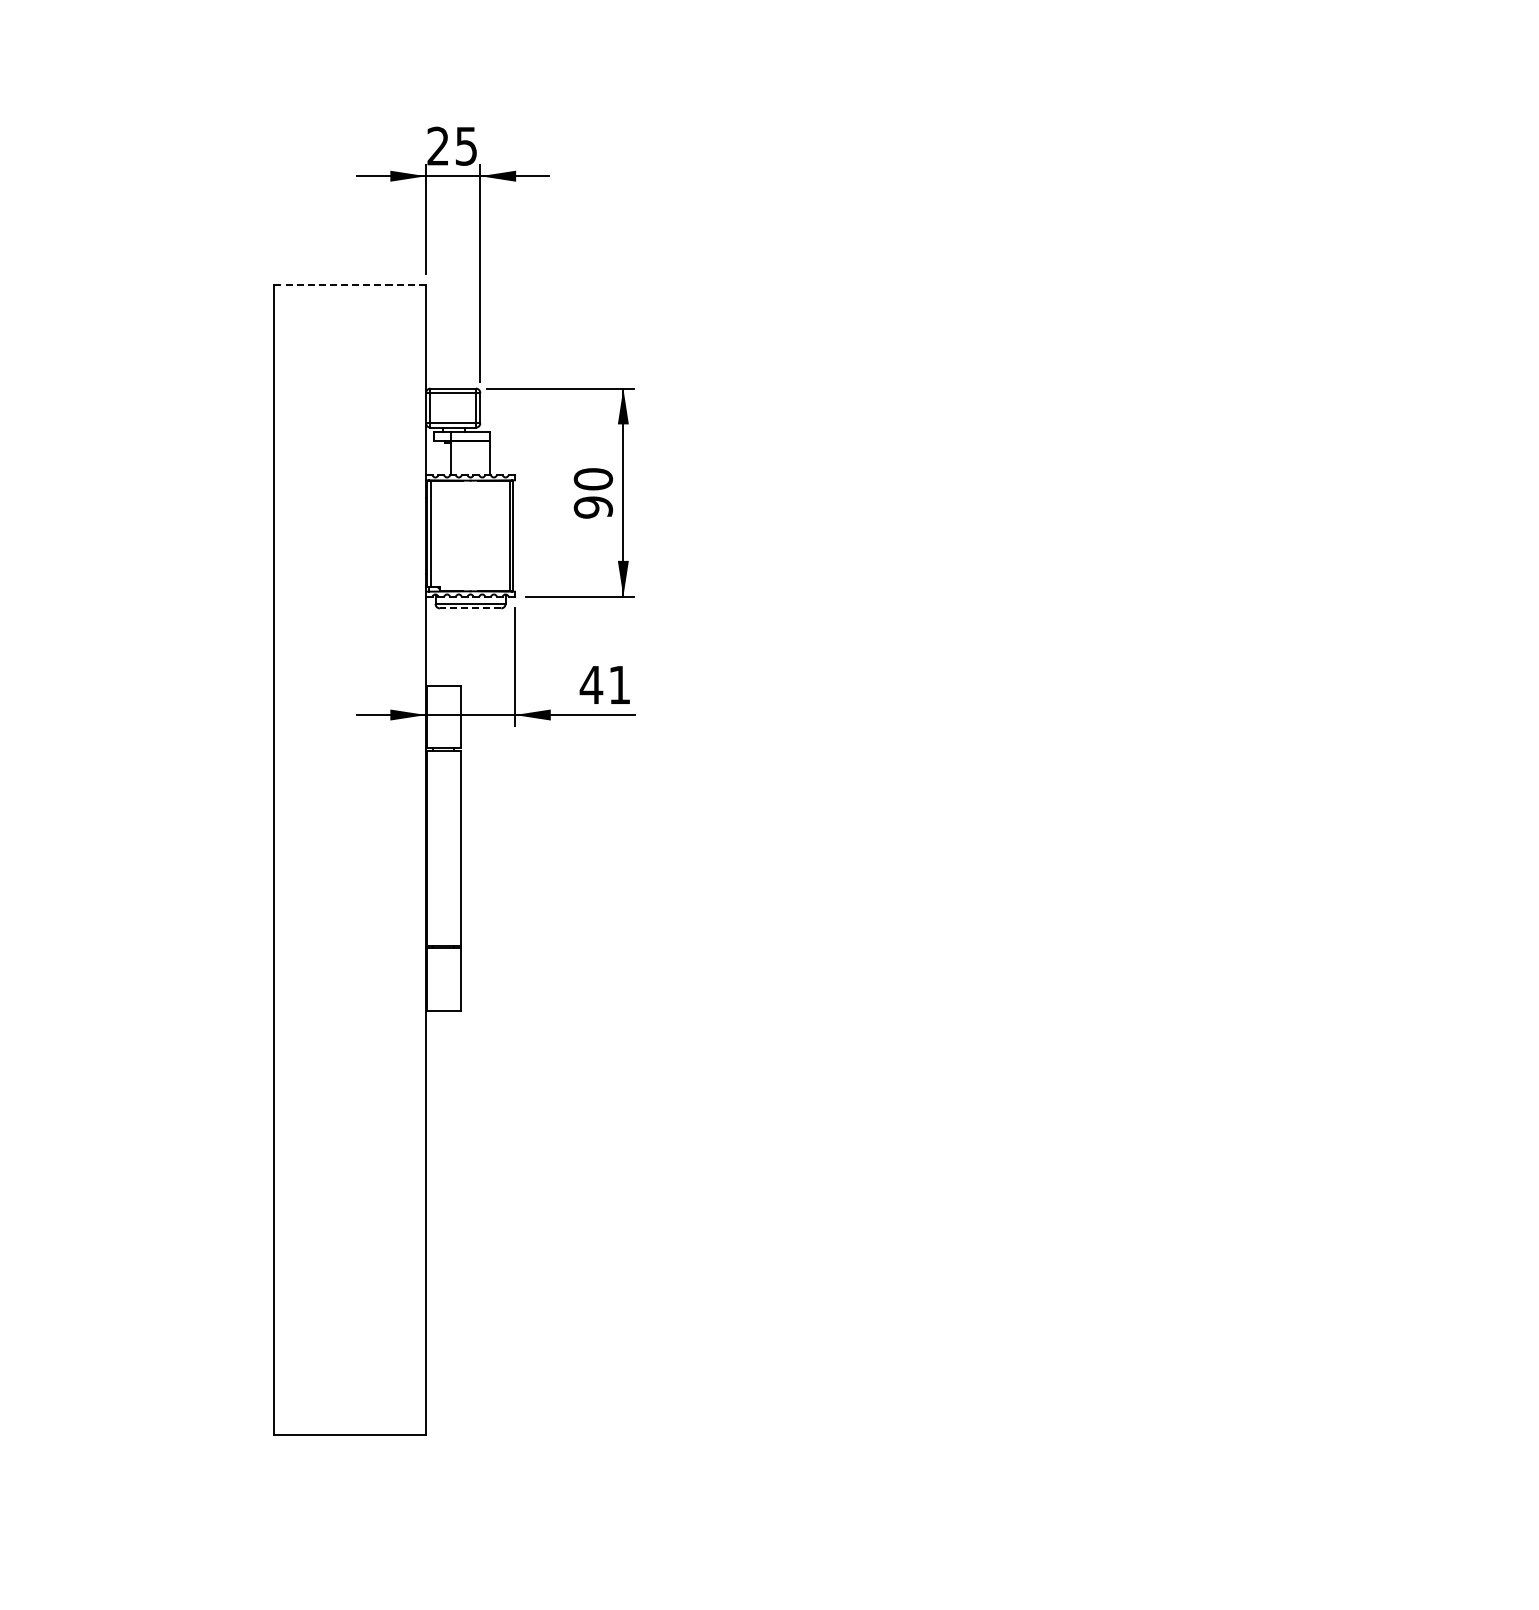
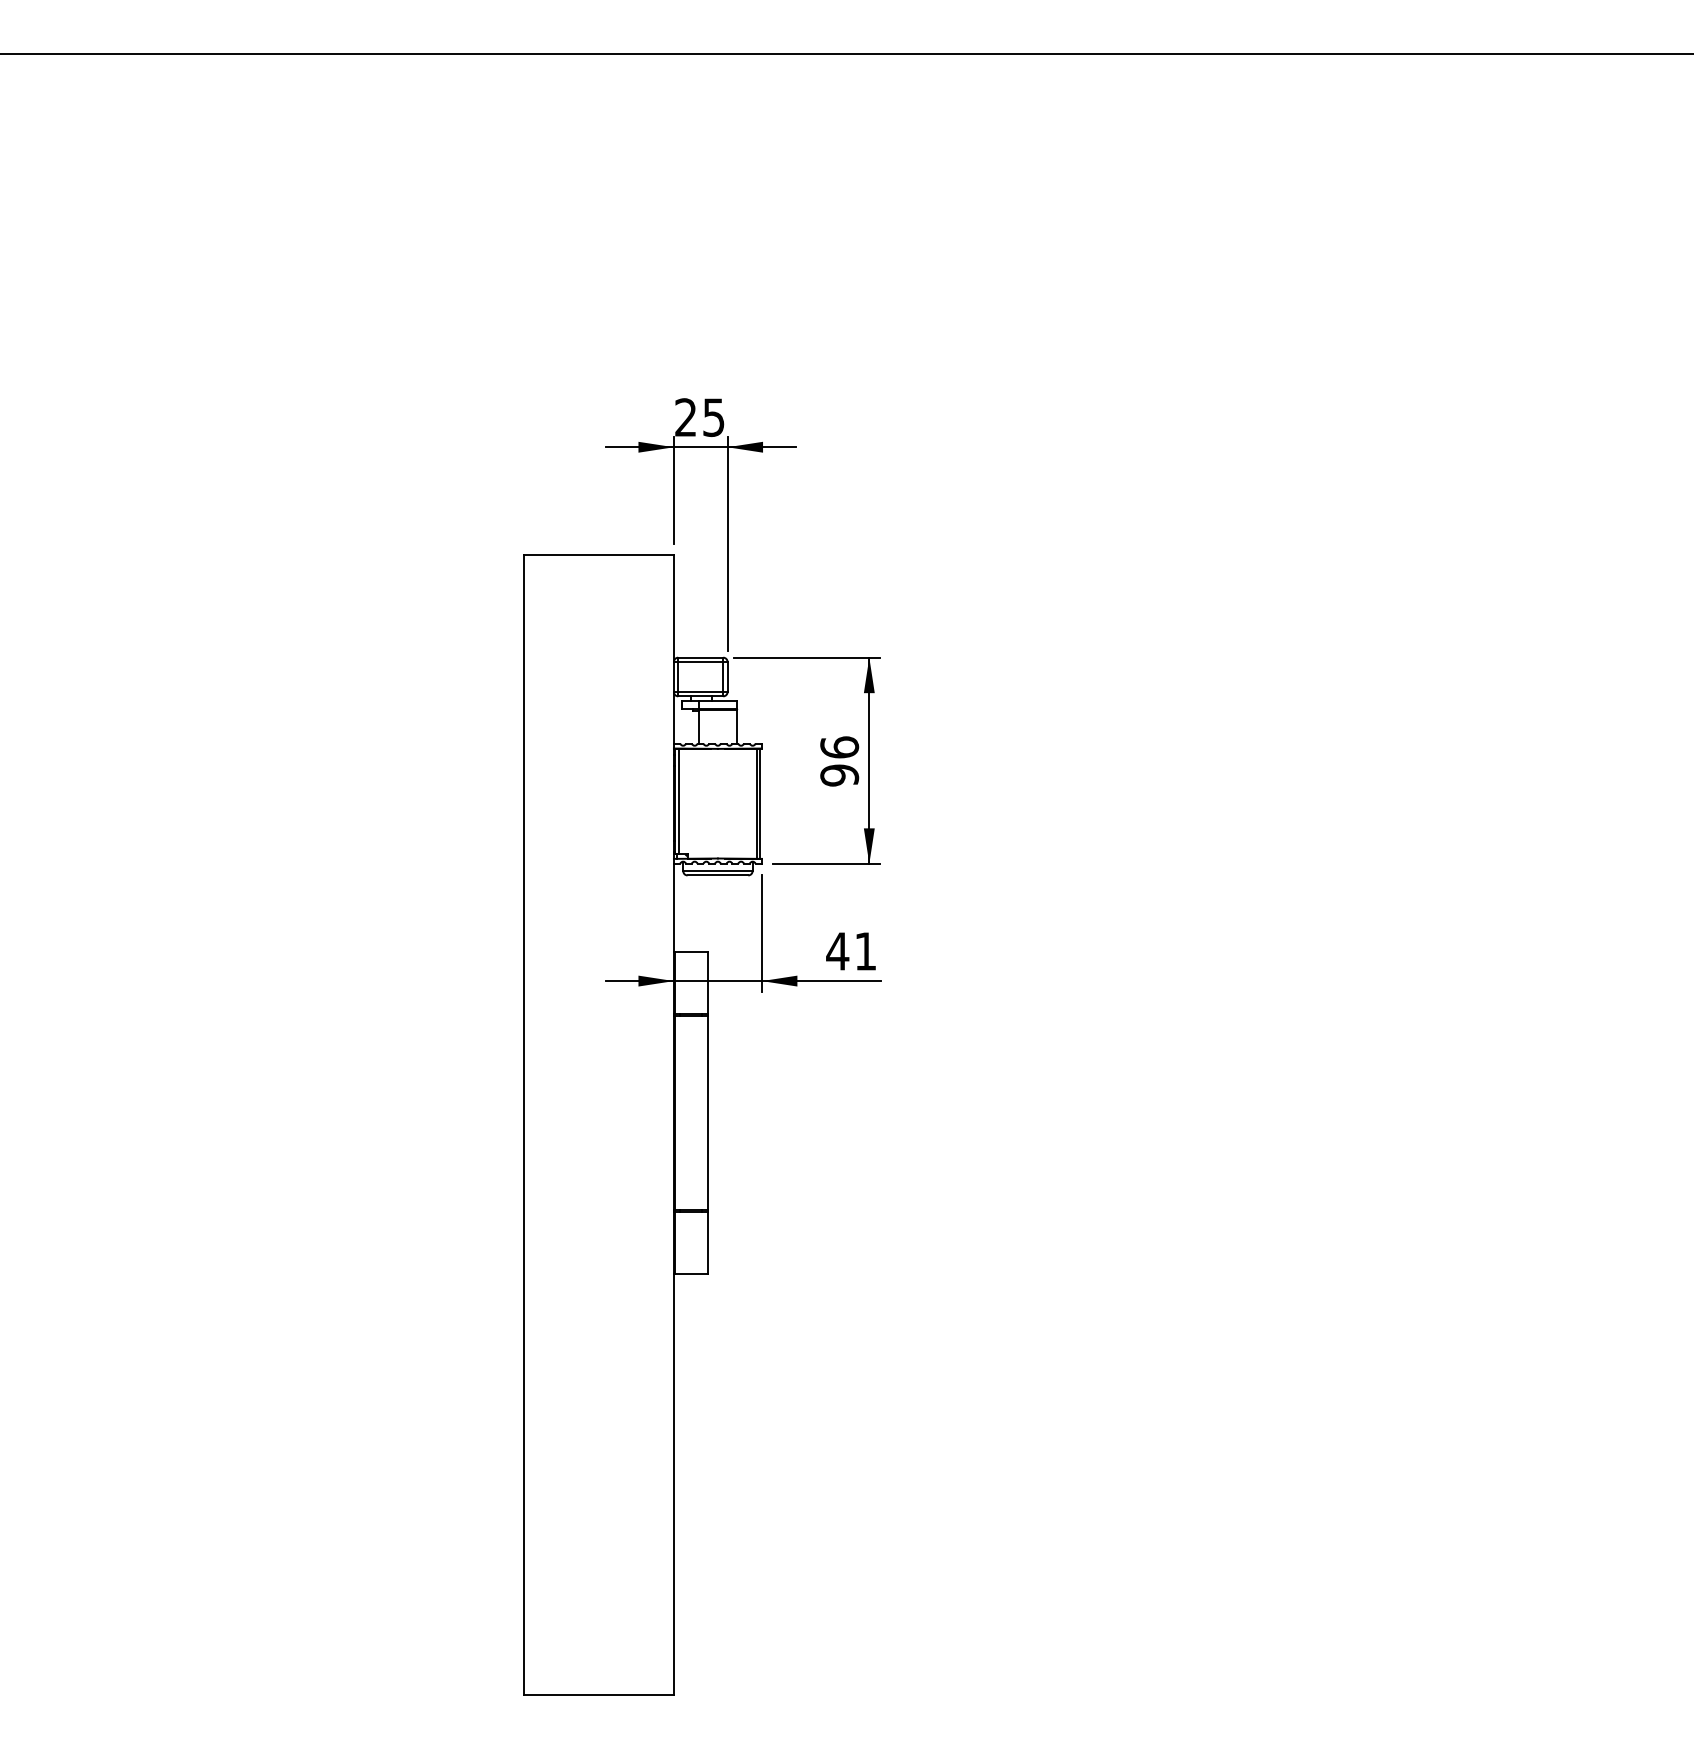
line: (351, 284) -> (599, 554), dashed -> solid
text: (593, 479) -> (839, 747), 90 -> 96
line: (470, 608) -> (717, 875), dashed -> solid

